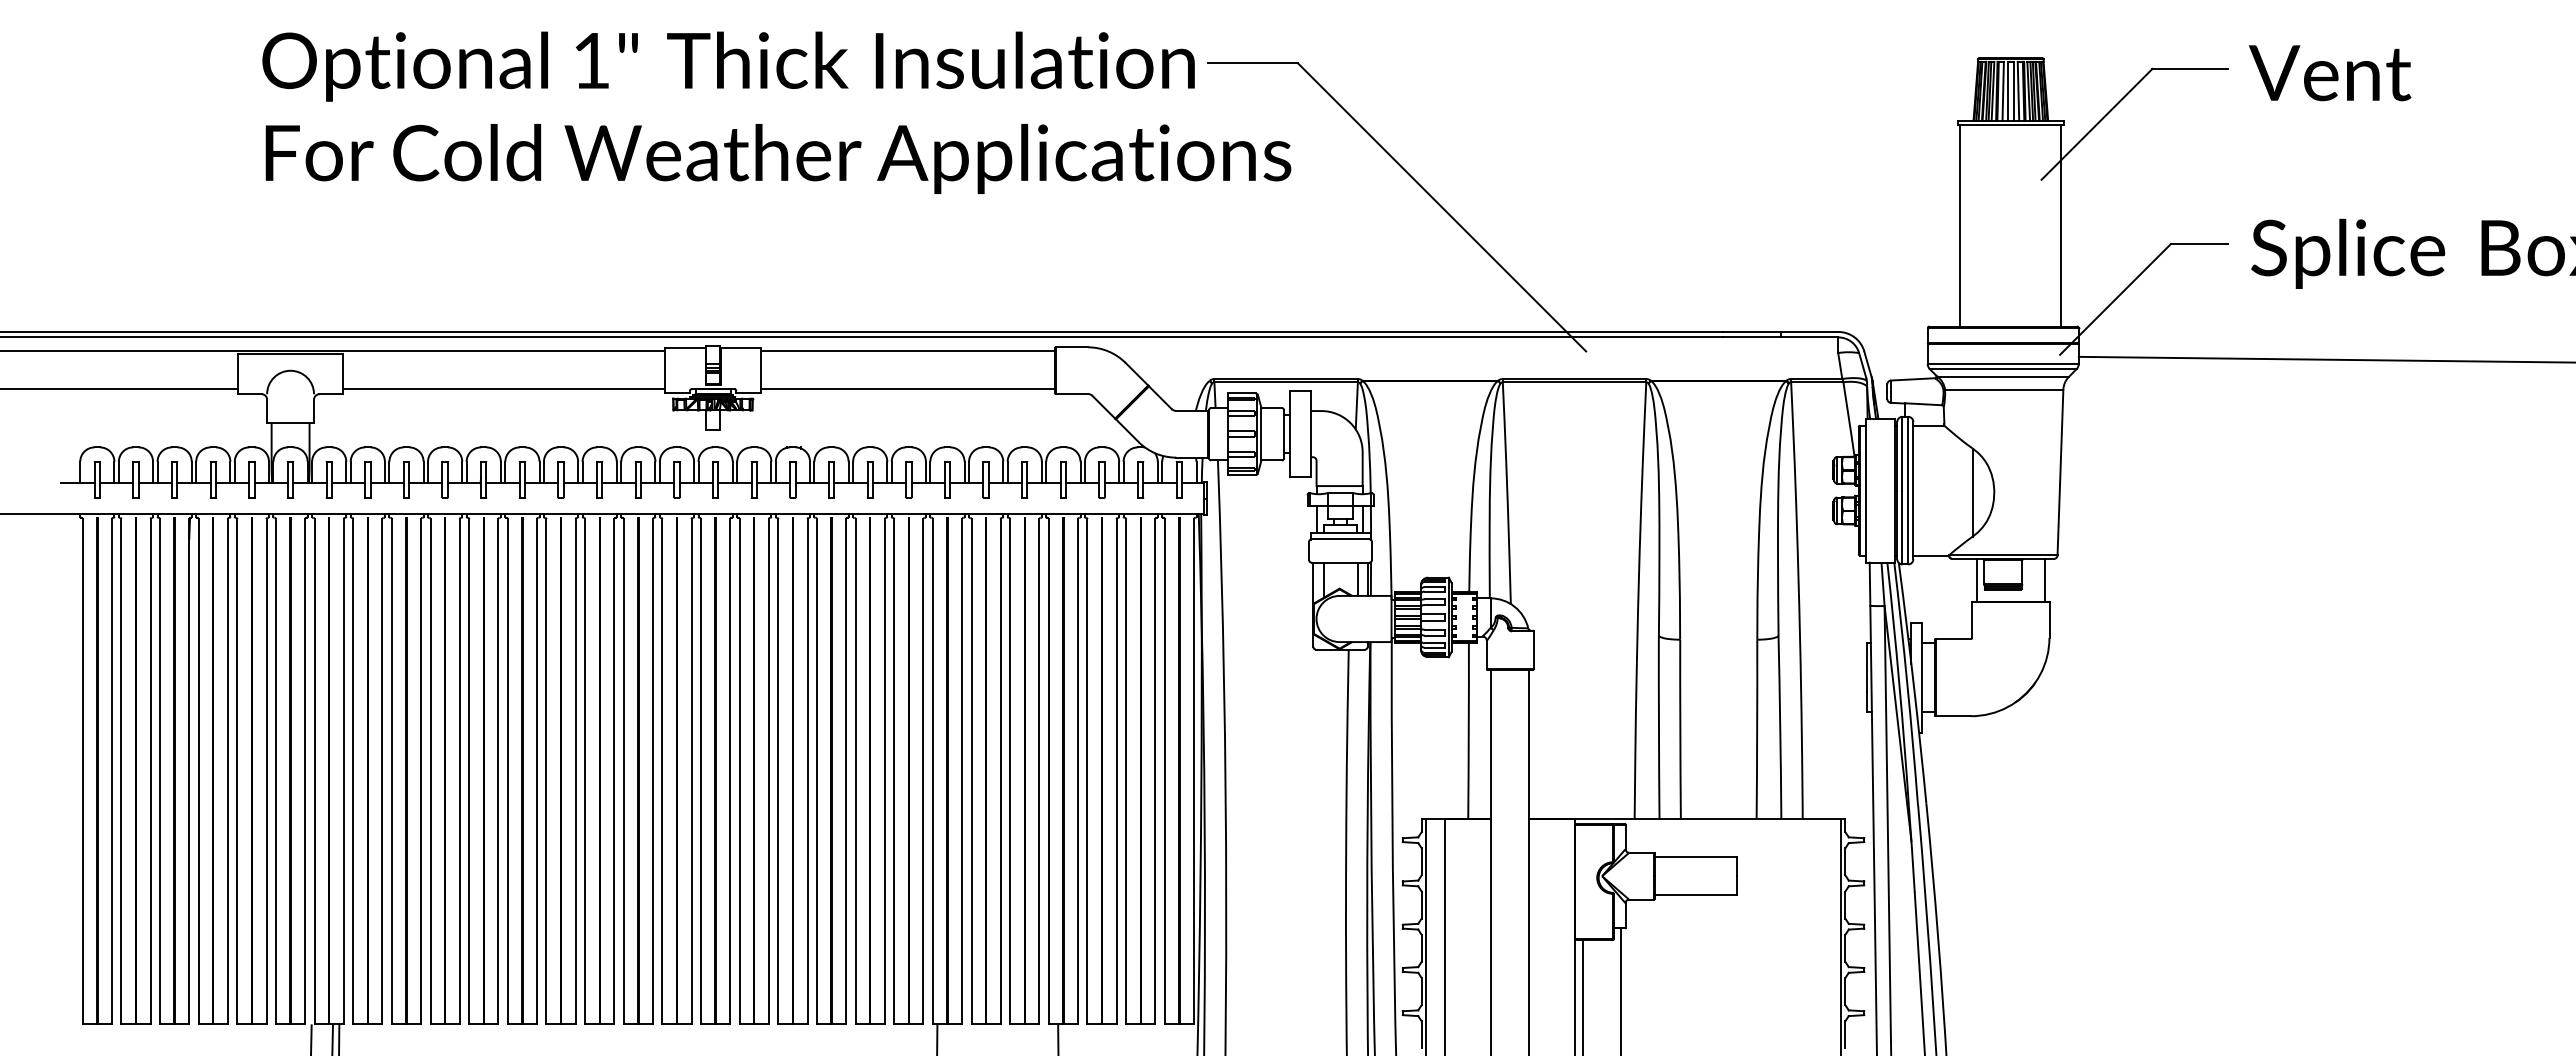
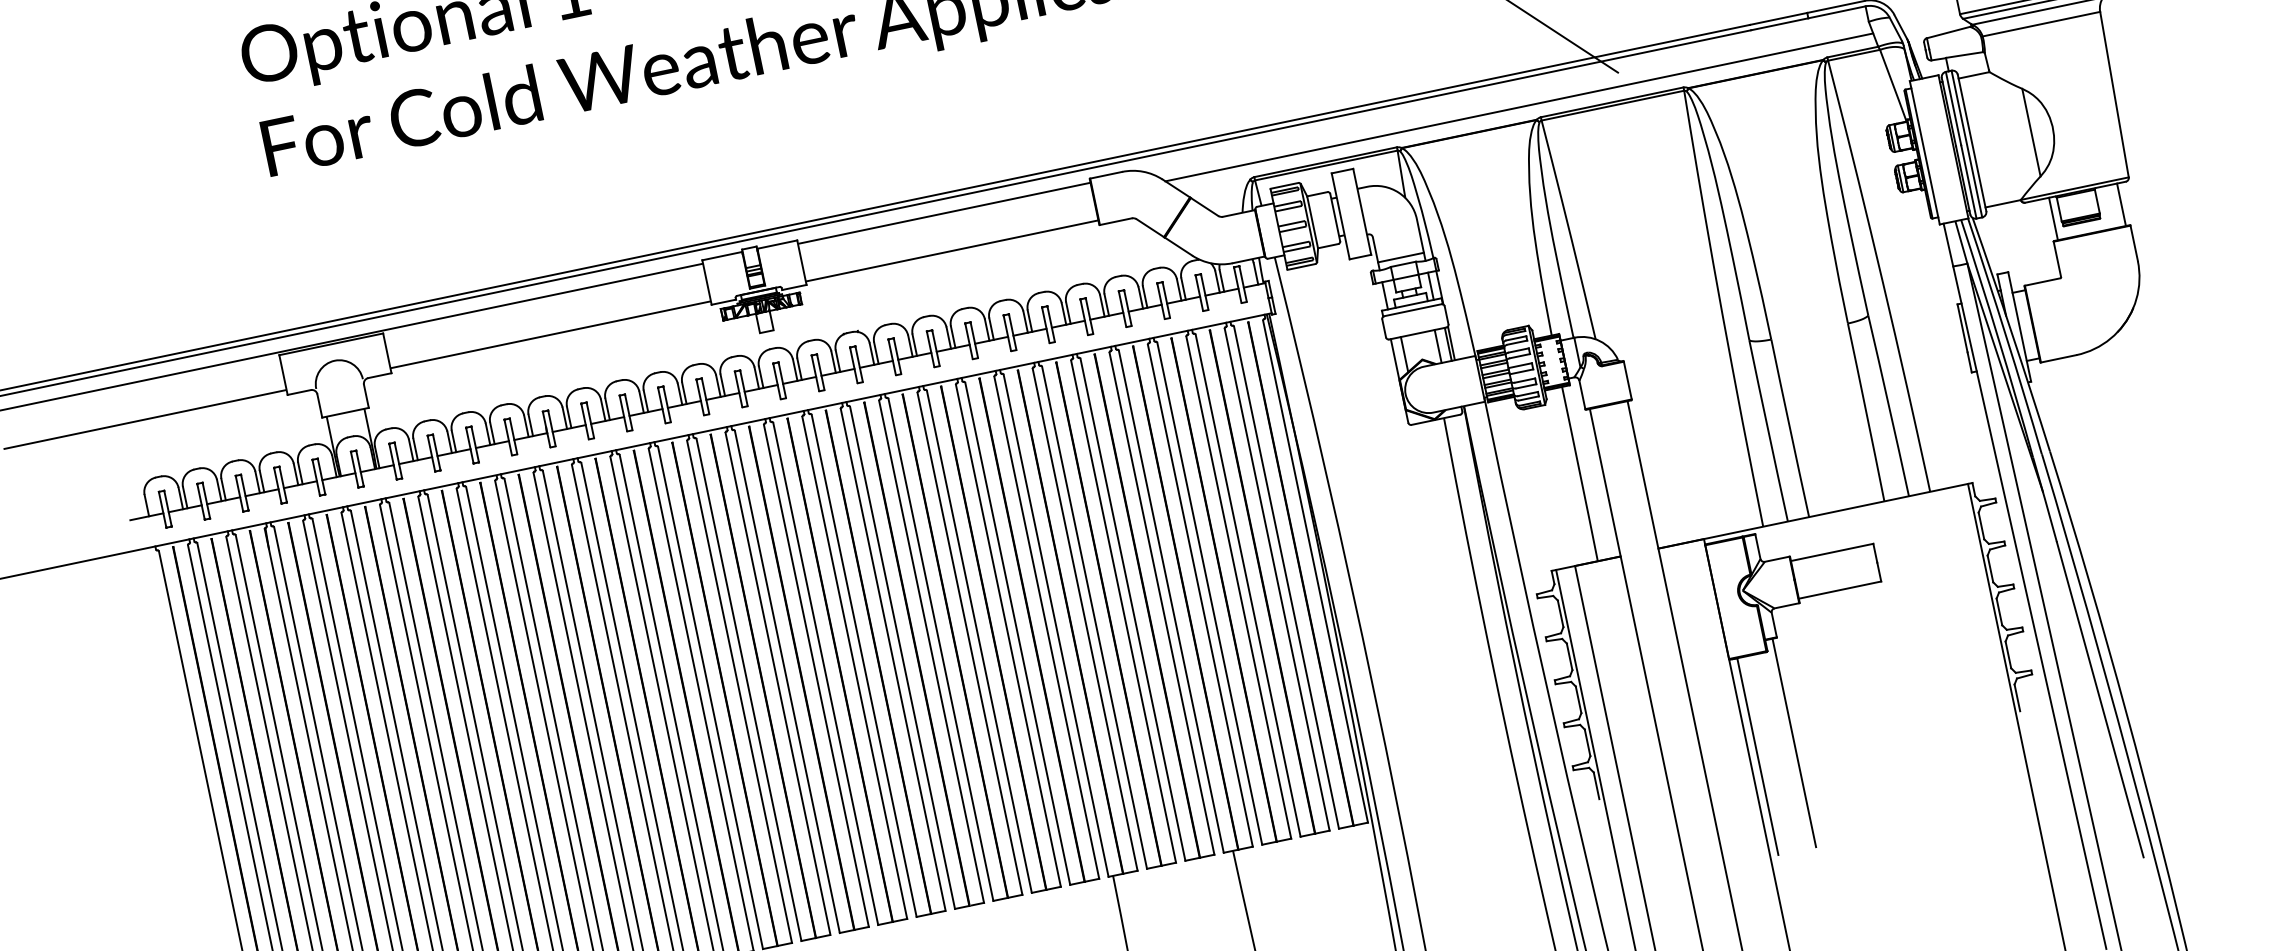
line: (1483, 365) -> (1518, 107), added

